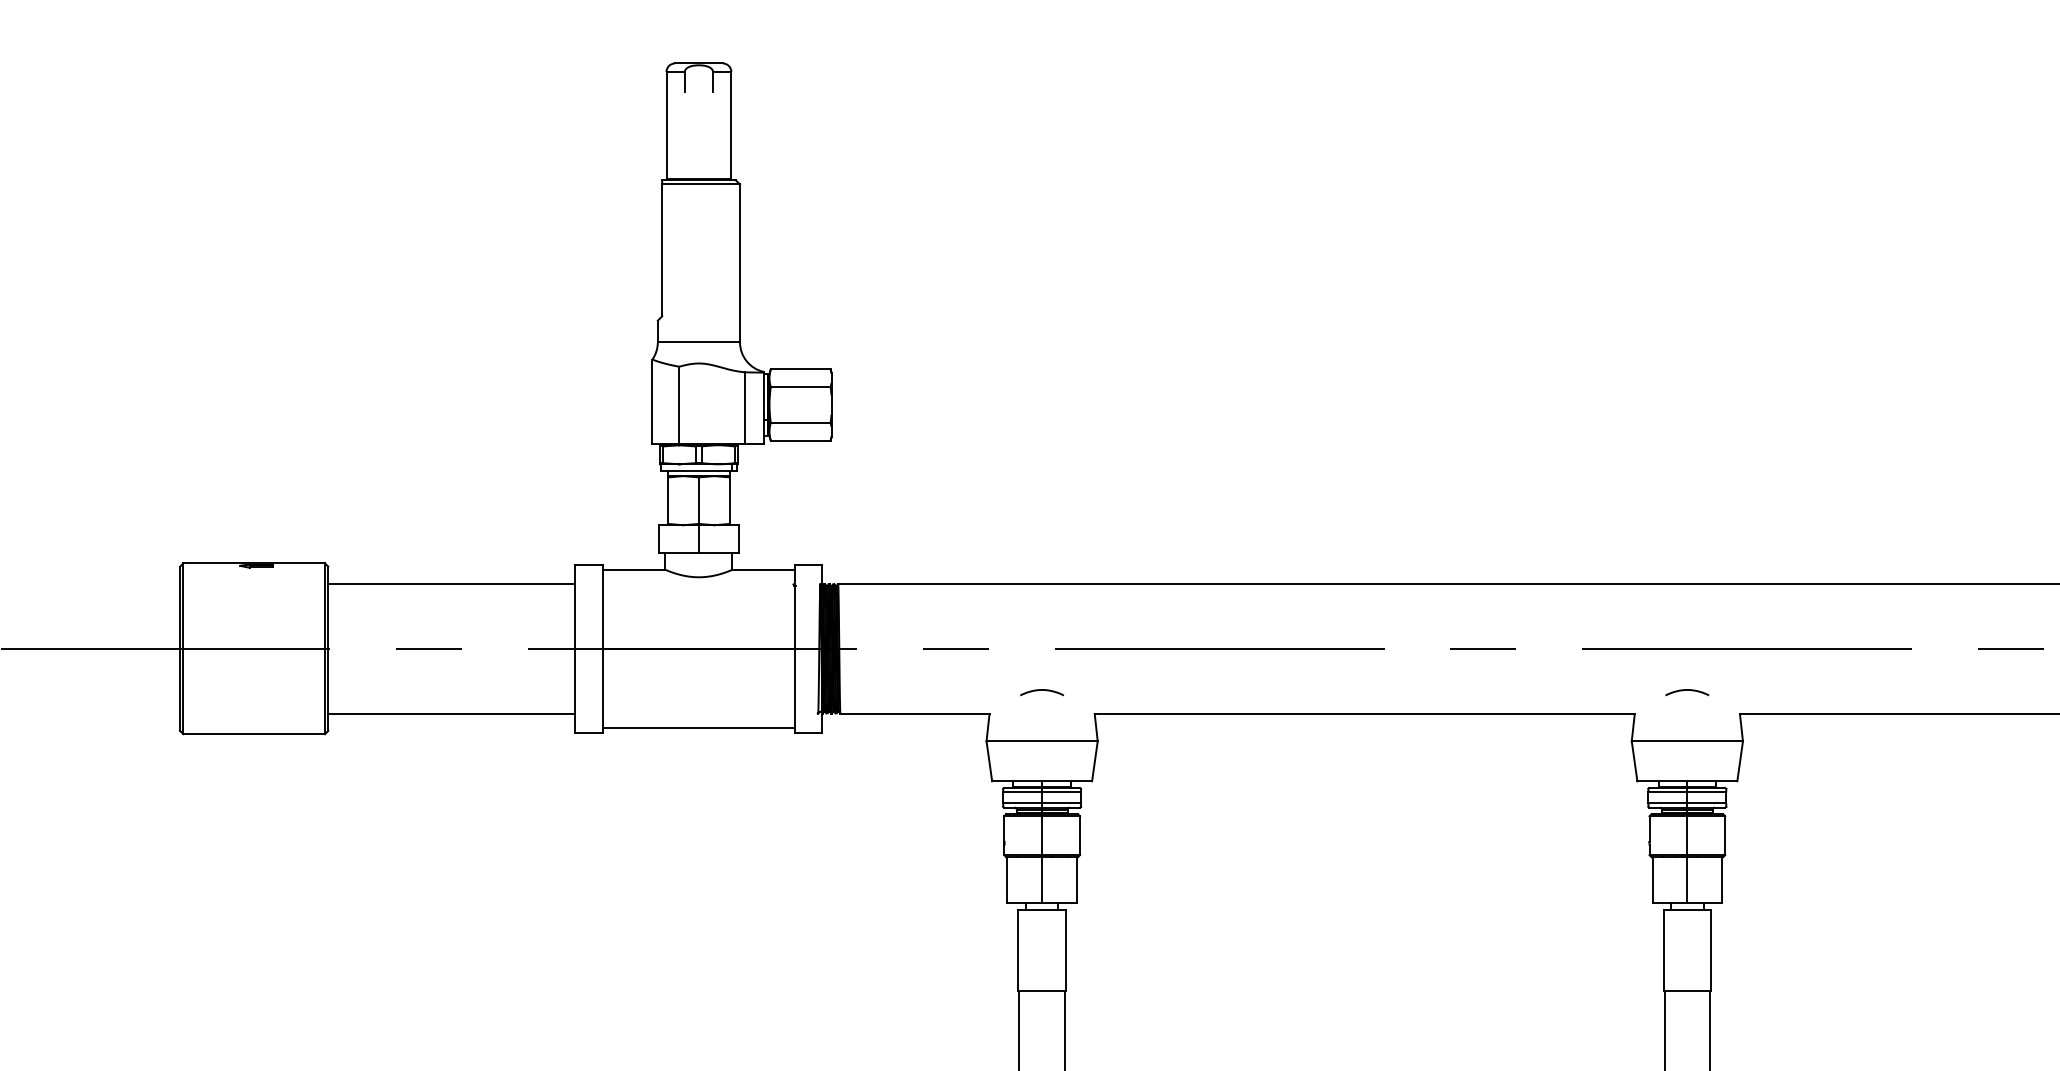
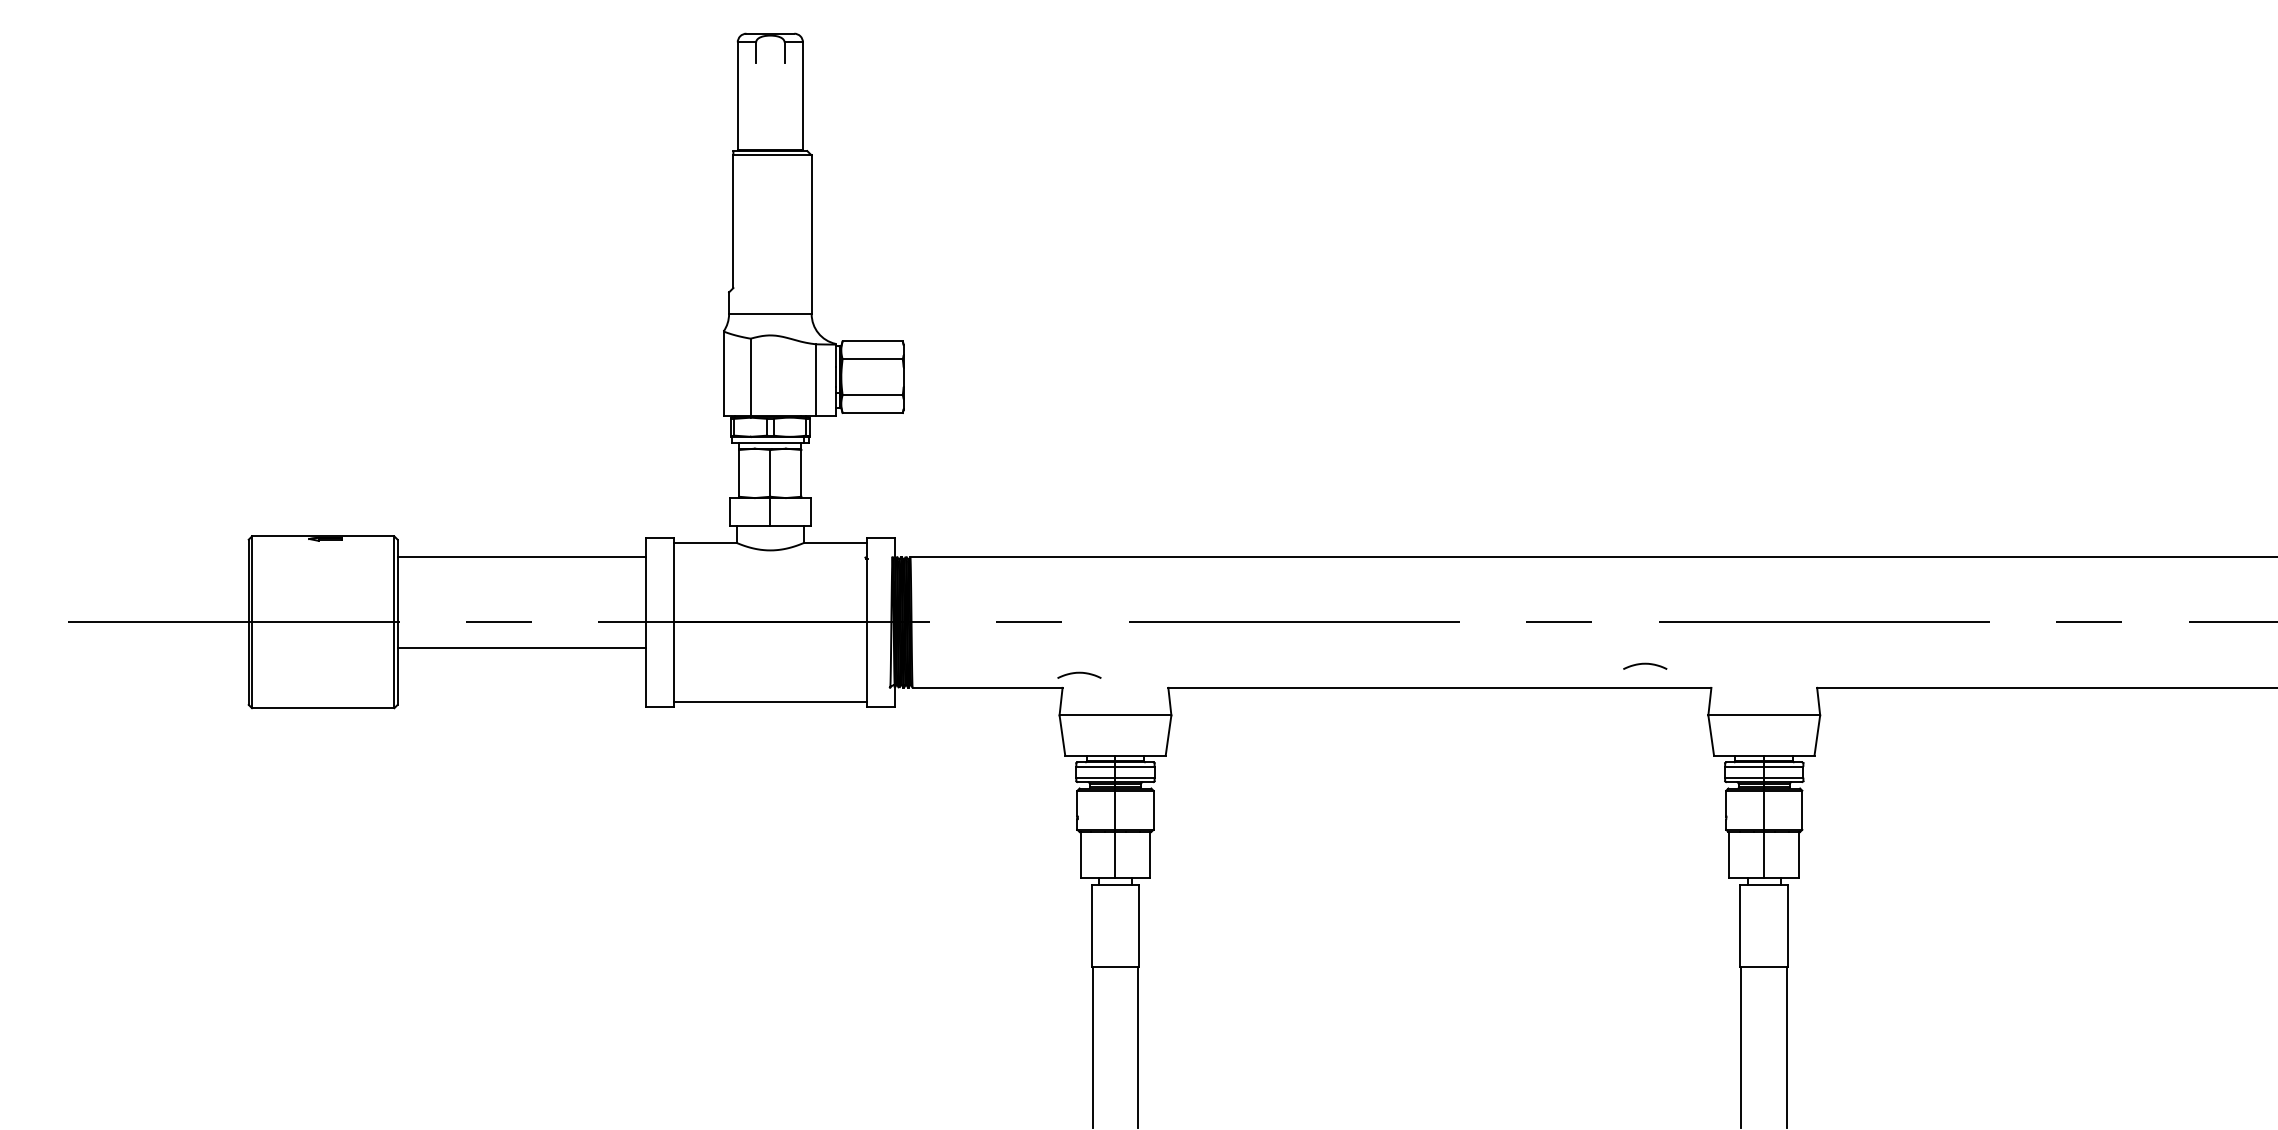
curve: (1042, 690) -> (1079, 673), moved
curve: (1687, 690) -> (1645, 664), moved
line: (451, 713) -> (521, 647), moved

